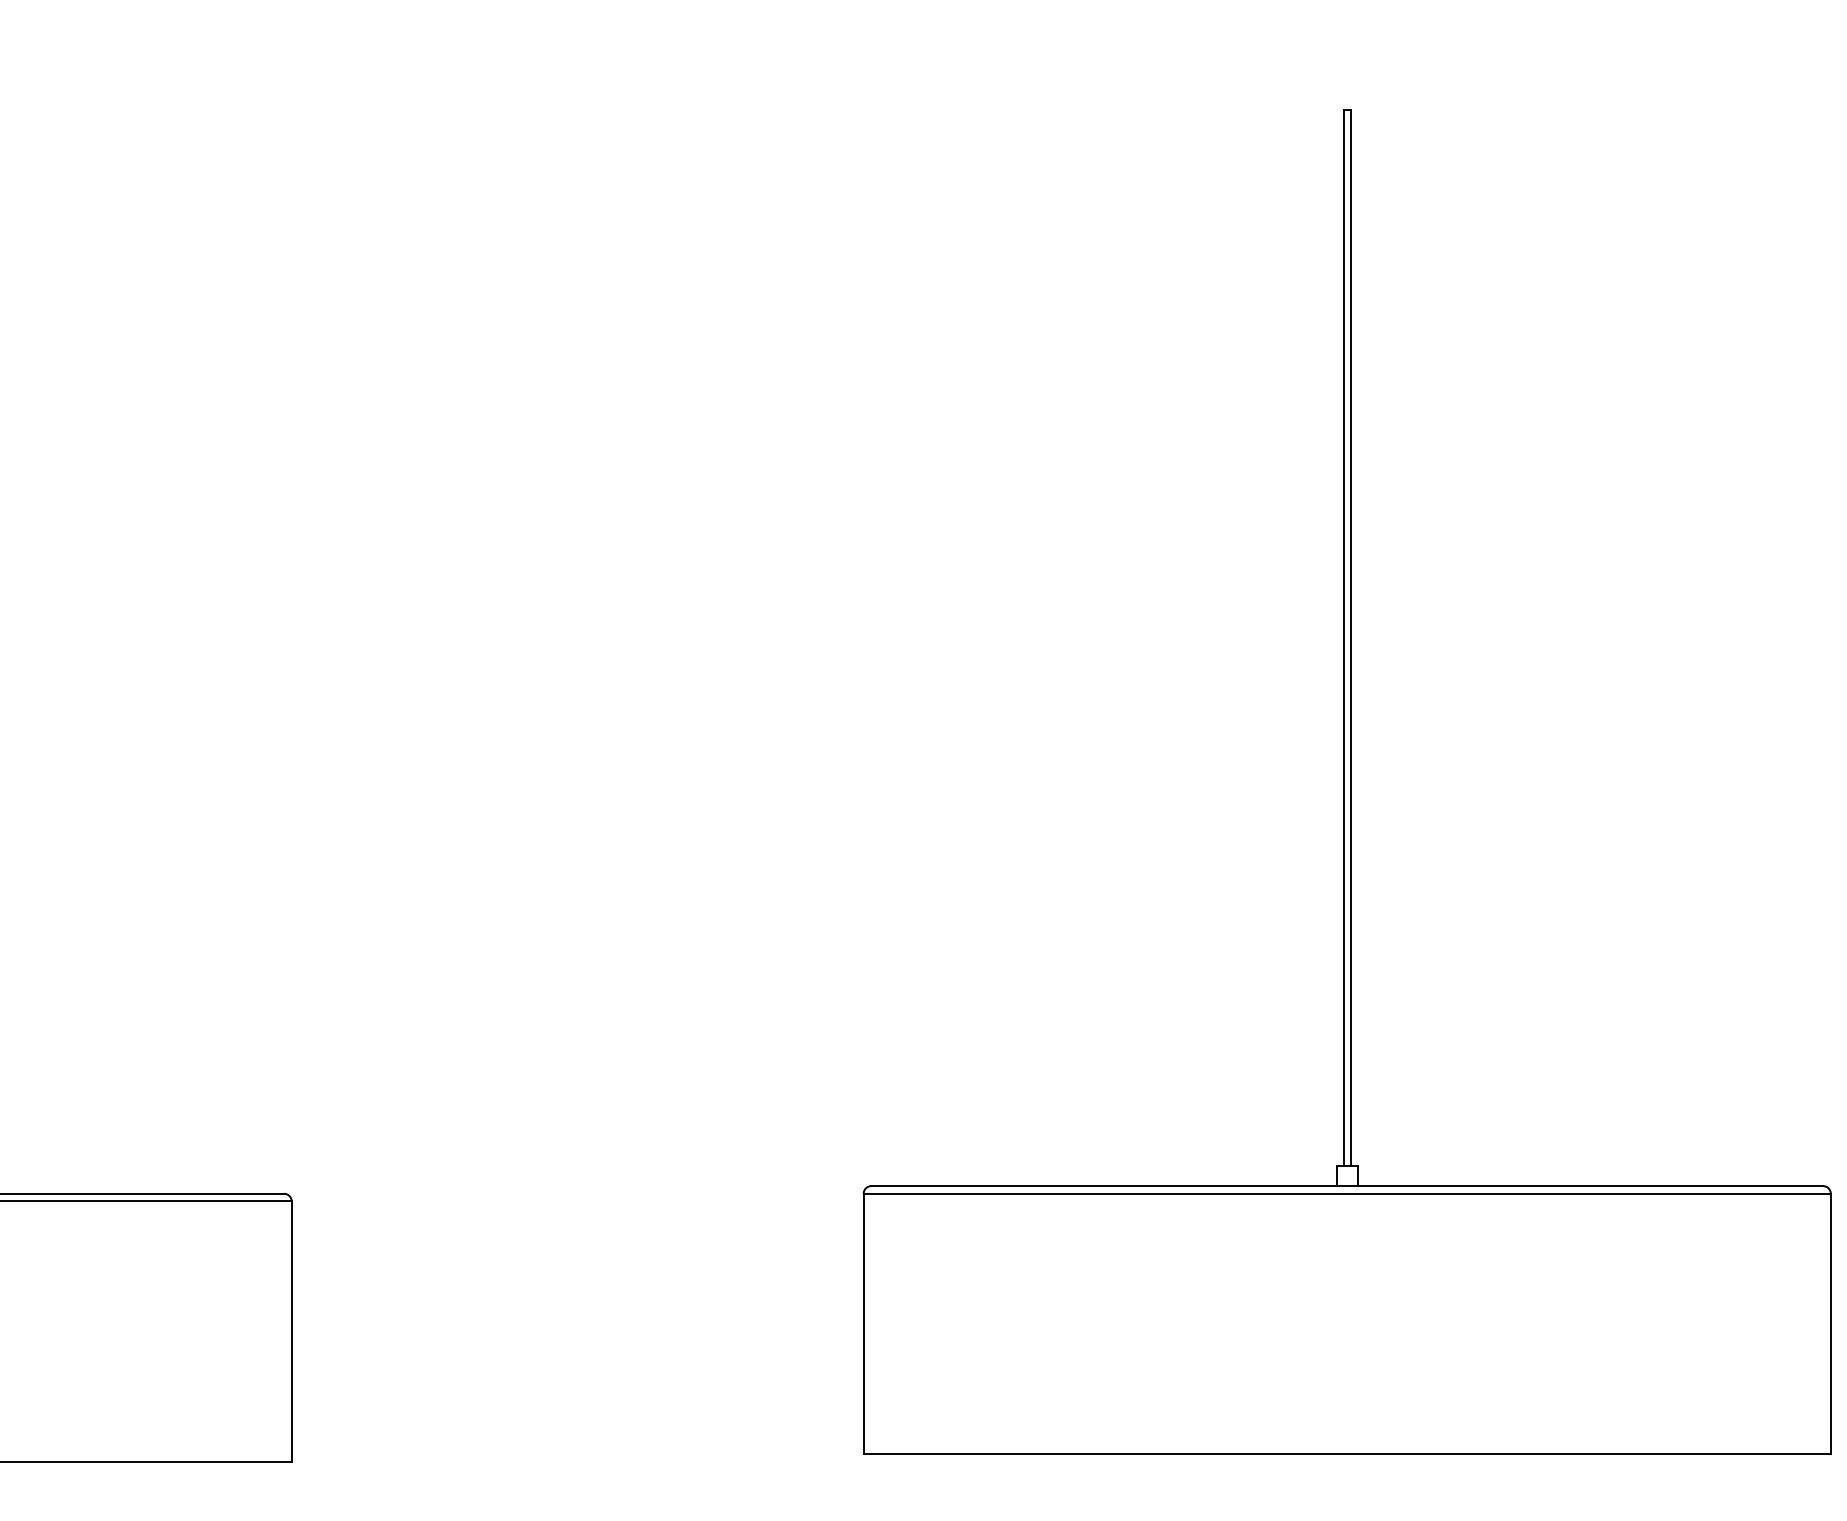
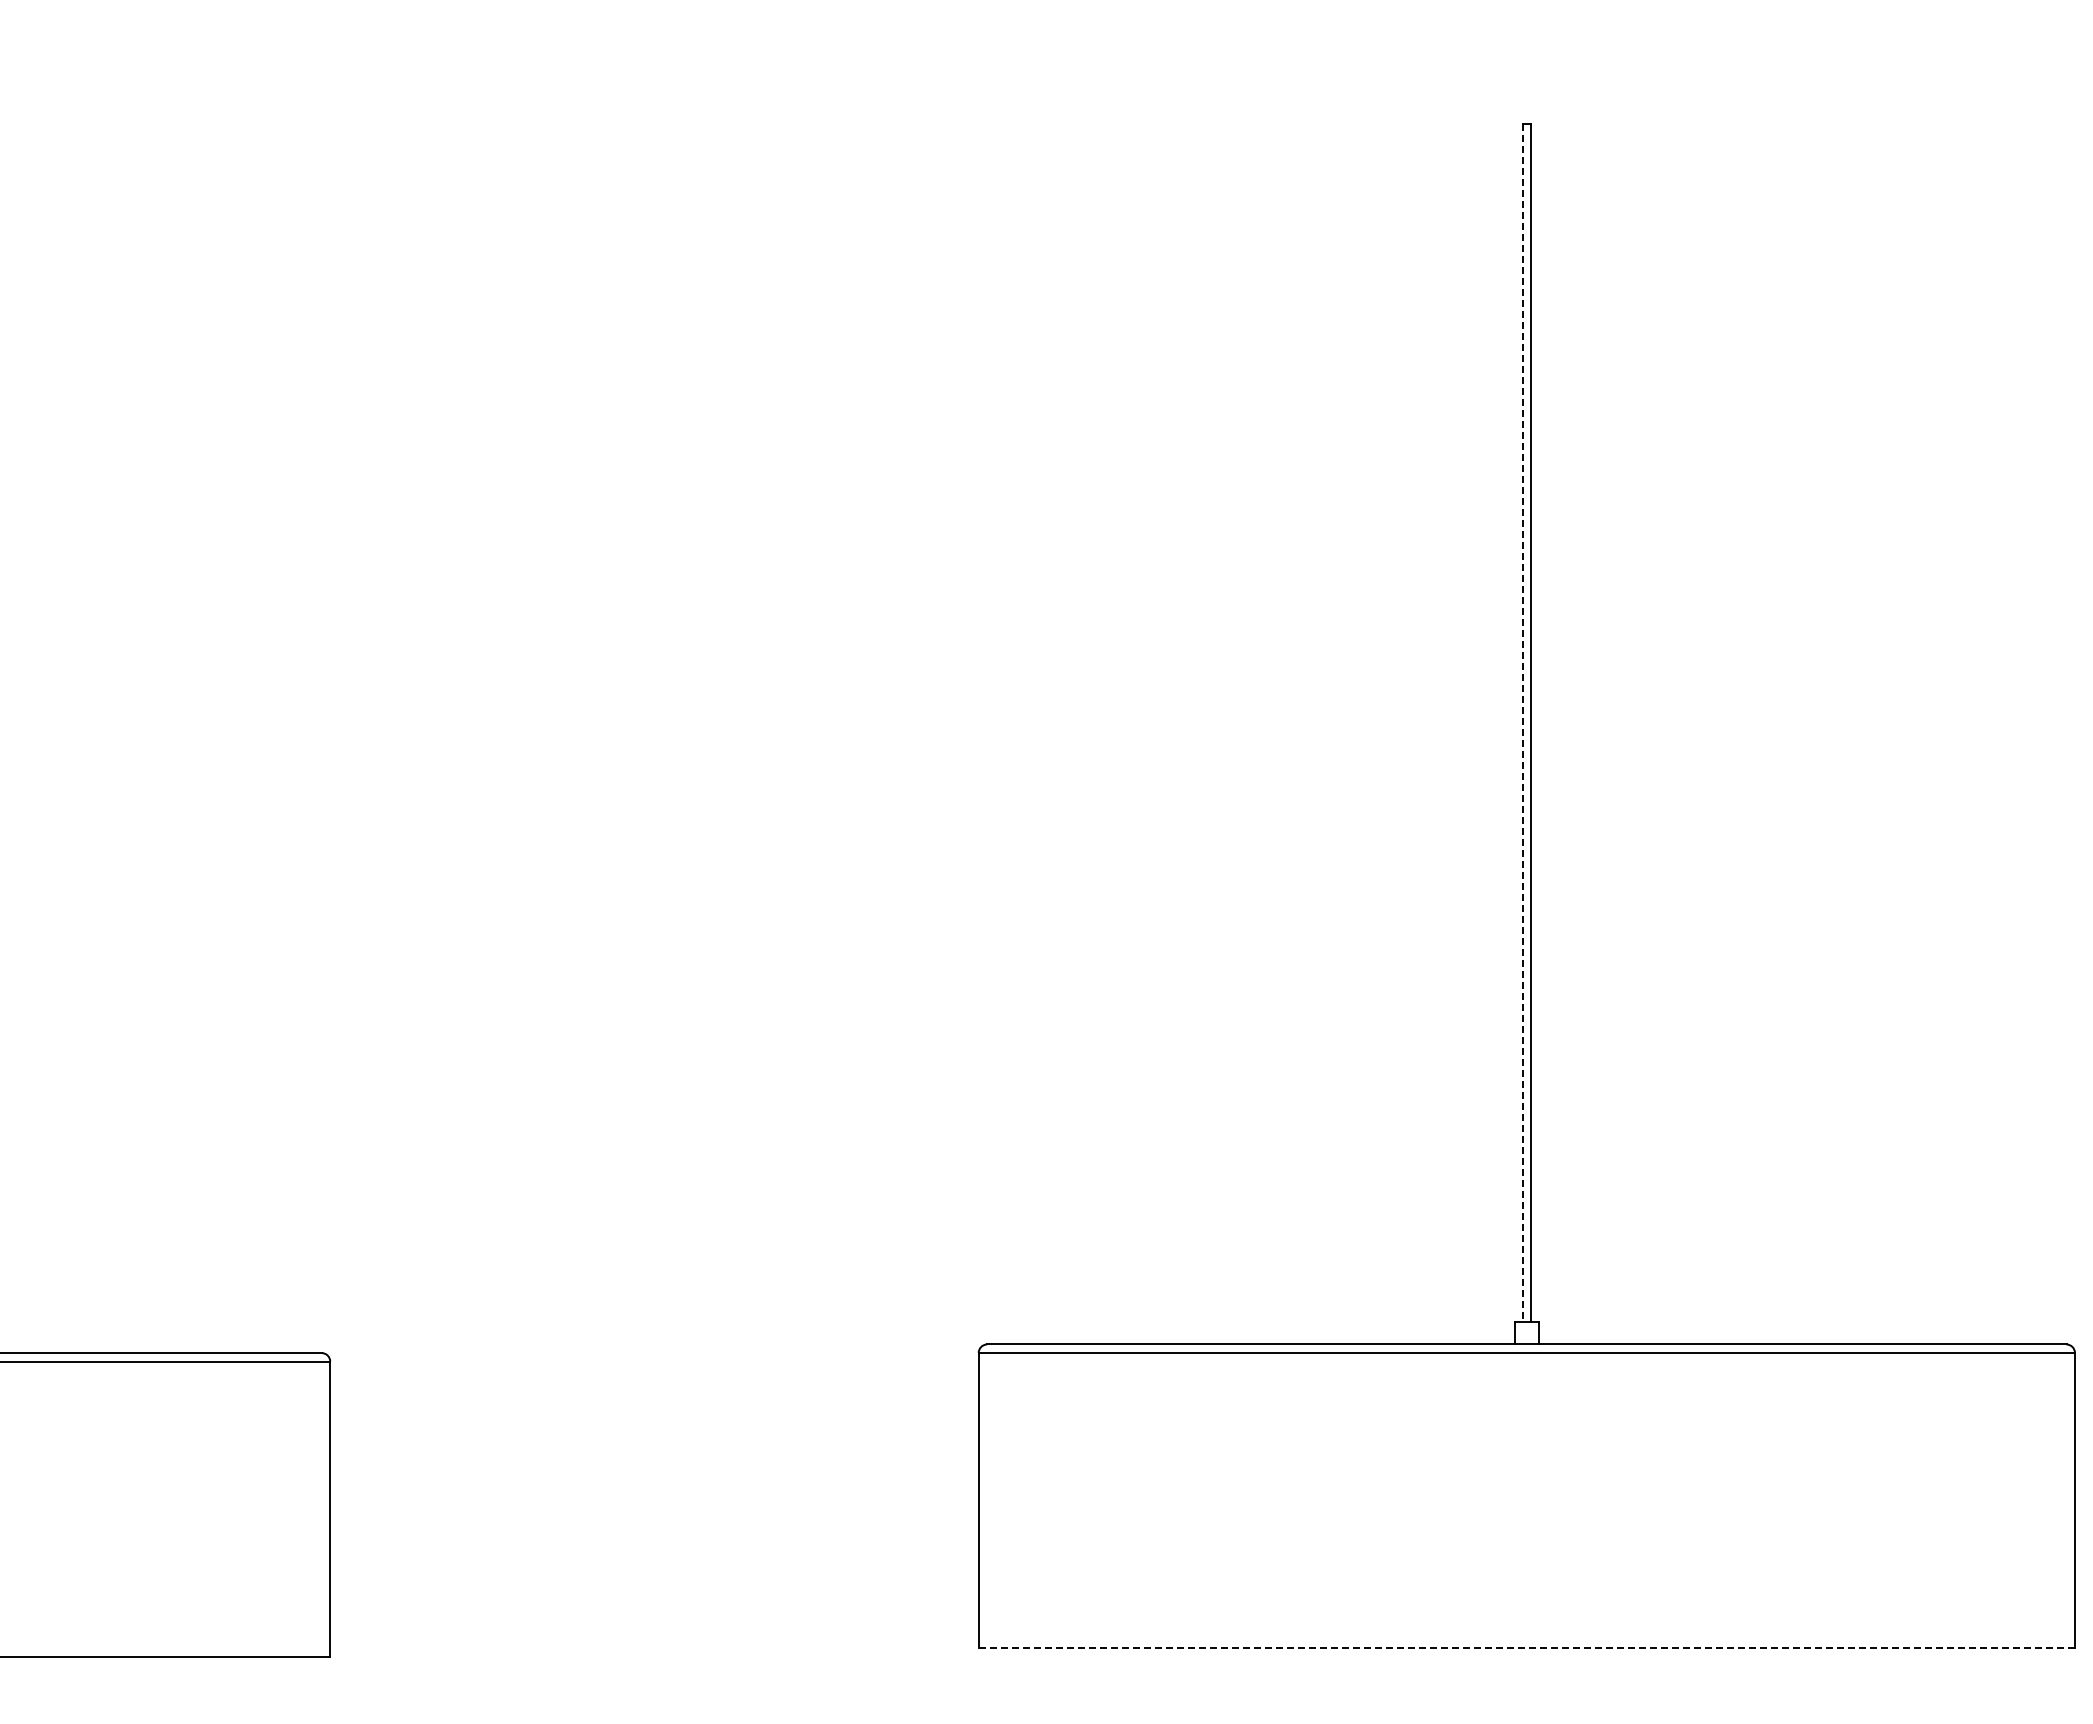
line: (1343, 638) -> (1522, 723), solid -> dashed
line: (1347, 1454) -> (1527, 1648), solid -> dashed

